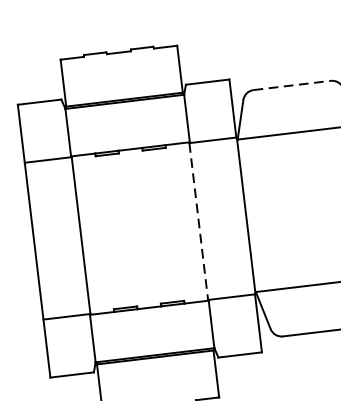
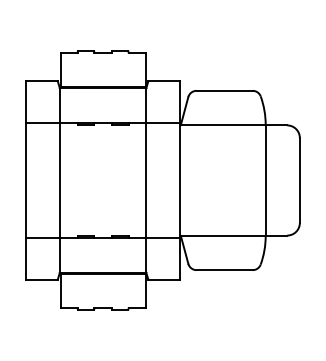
line: (293, 84) -> (225, 90), dashed -> solid
line: (198, 221) -> (145, 180), dashed -> solid

